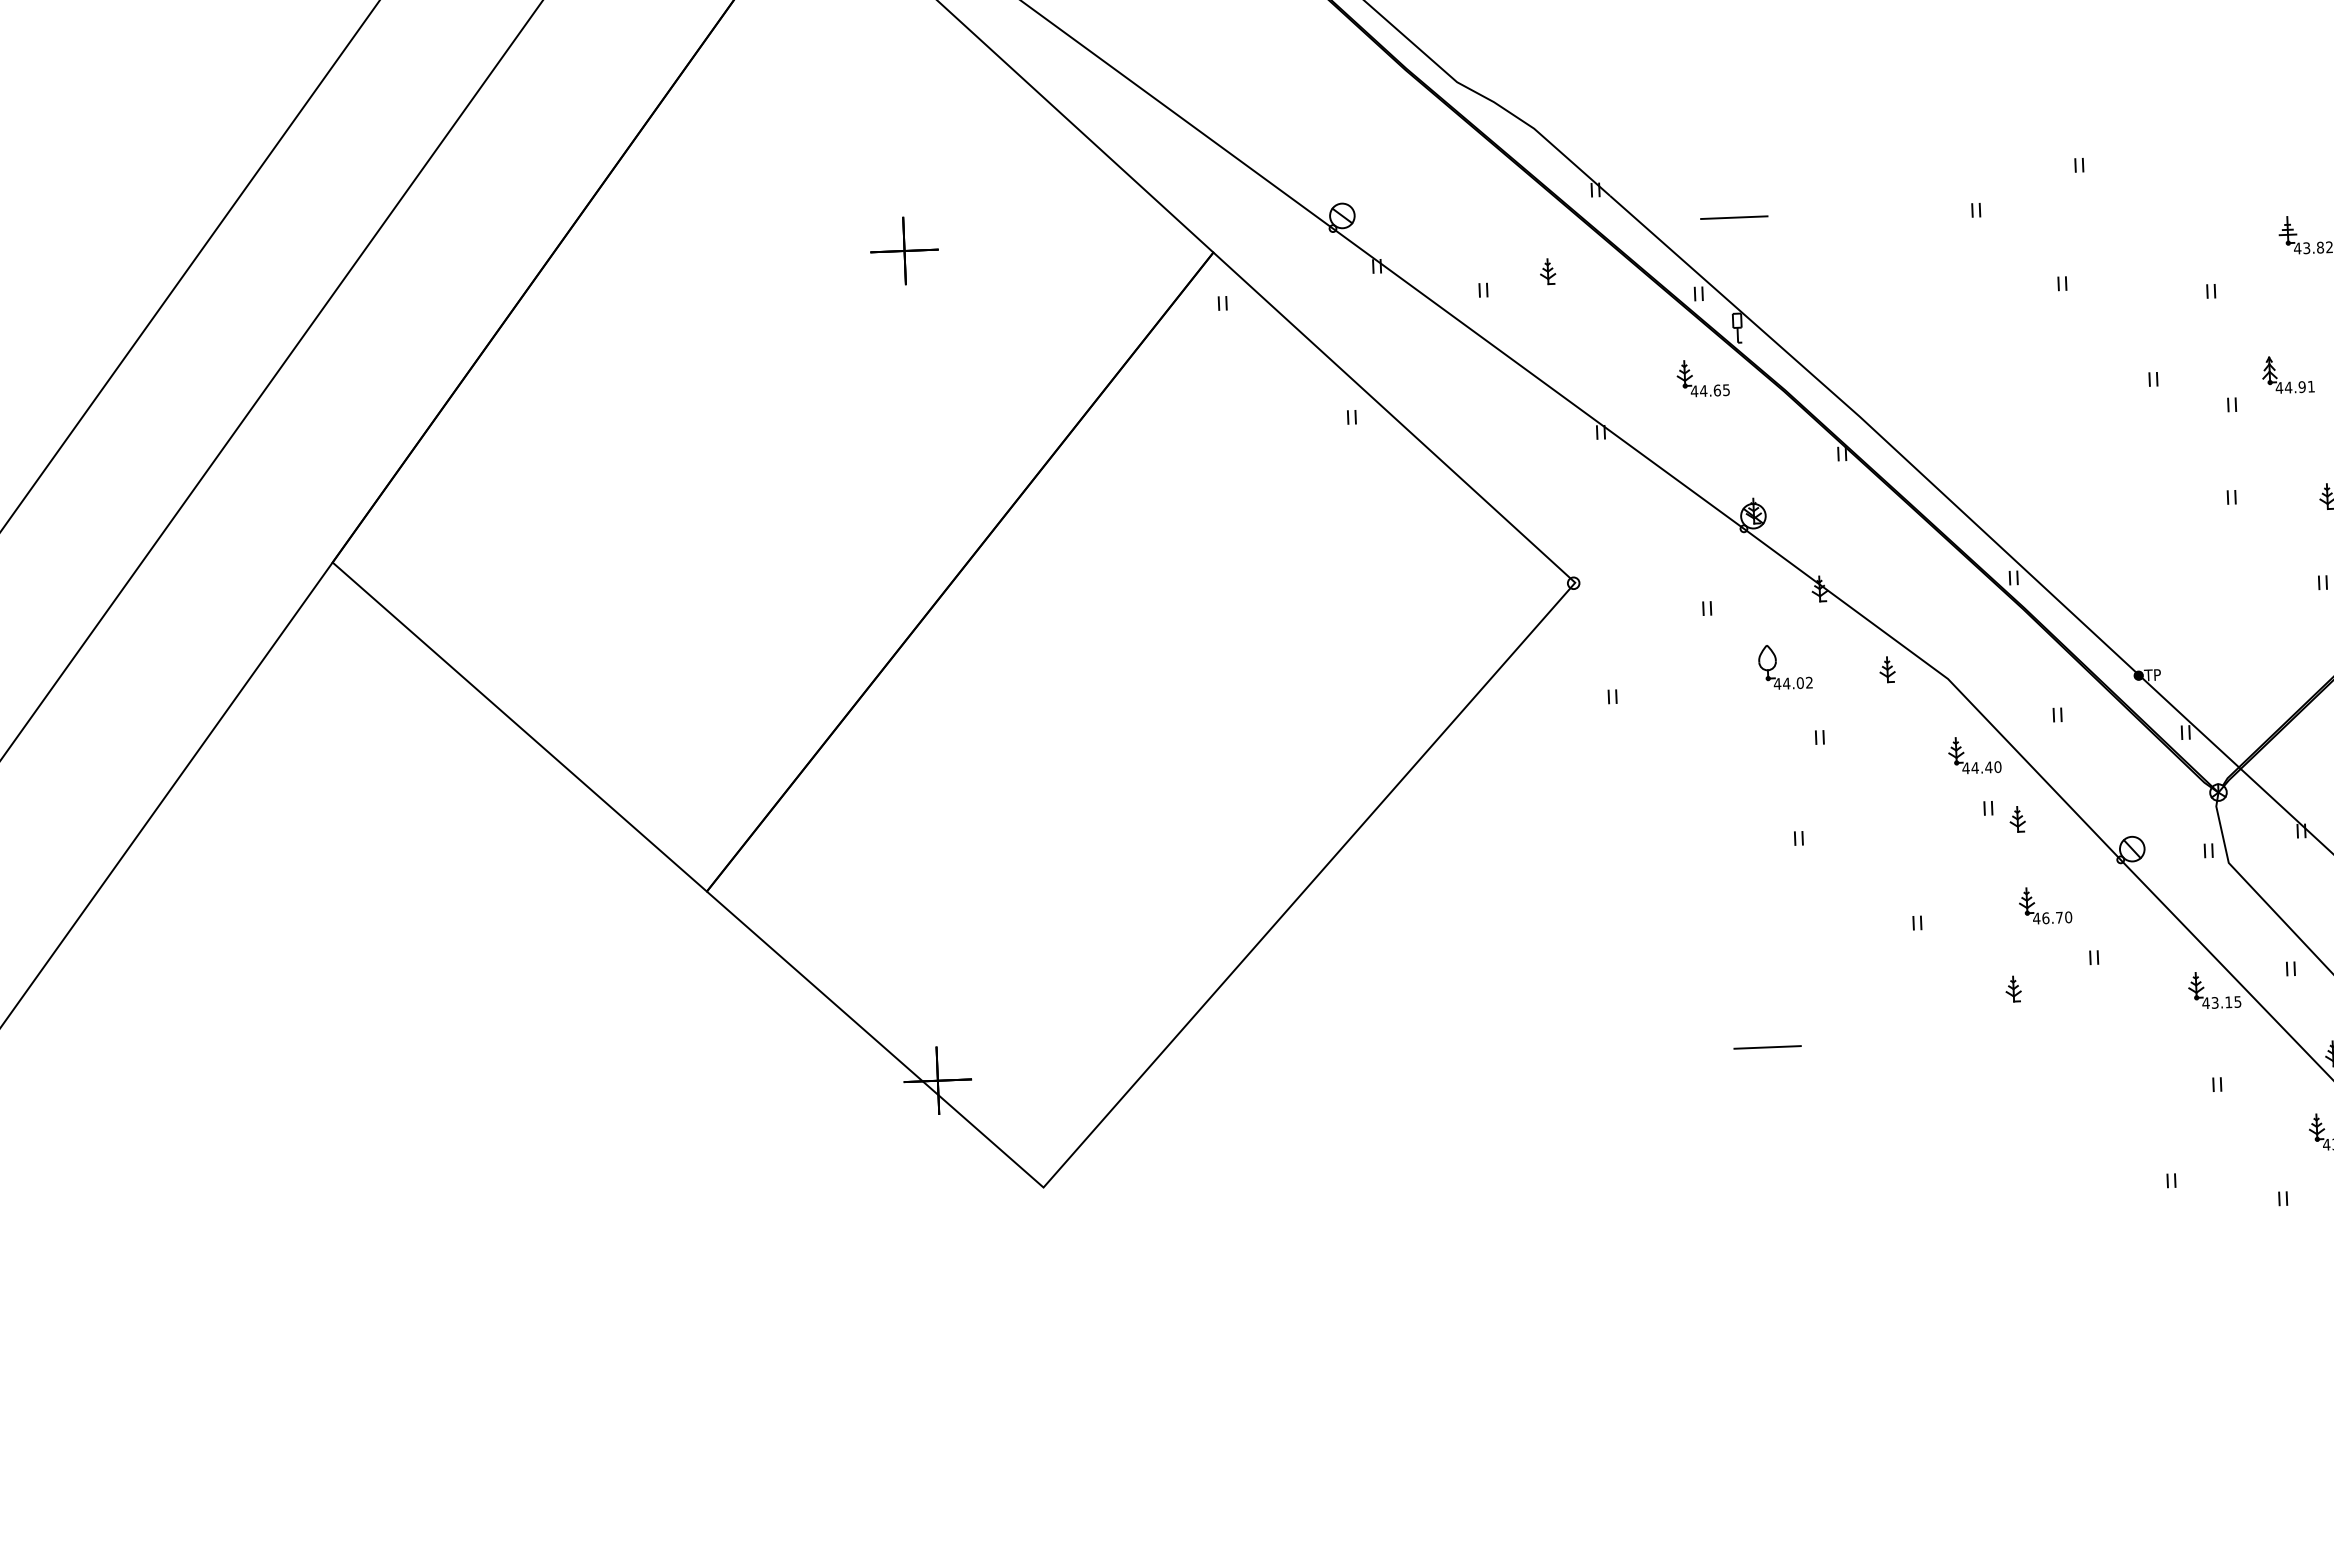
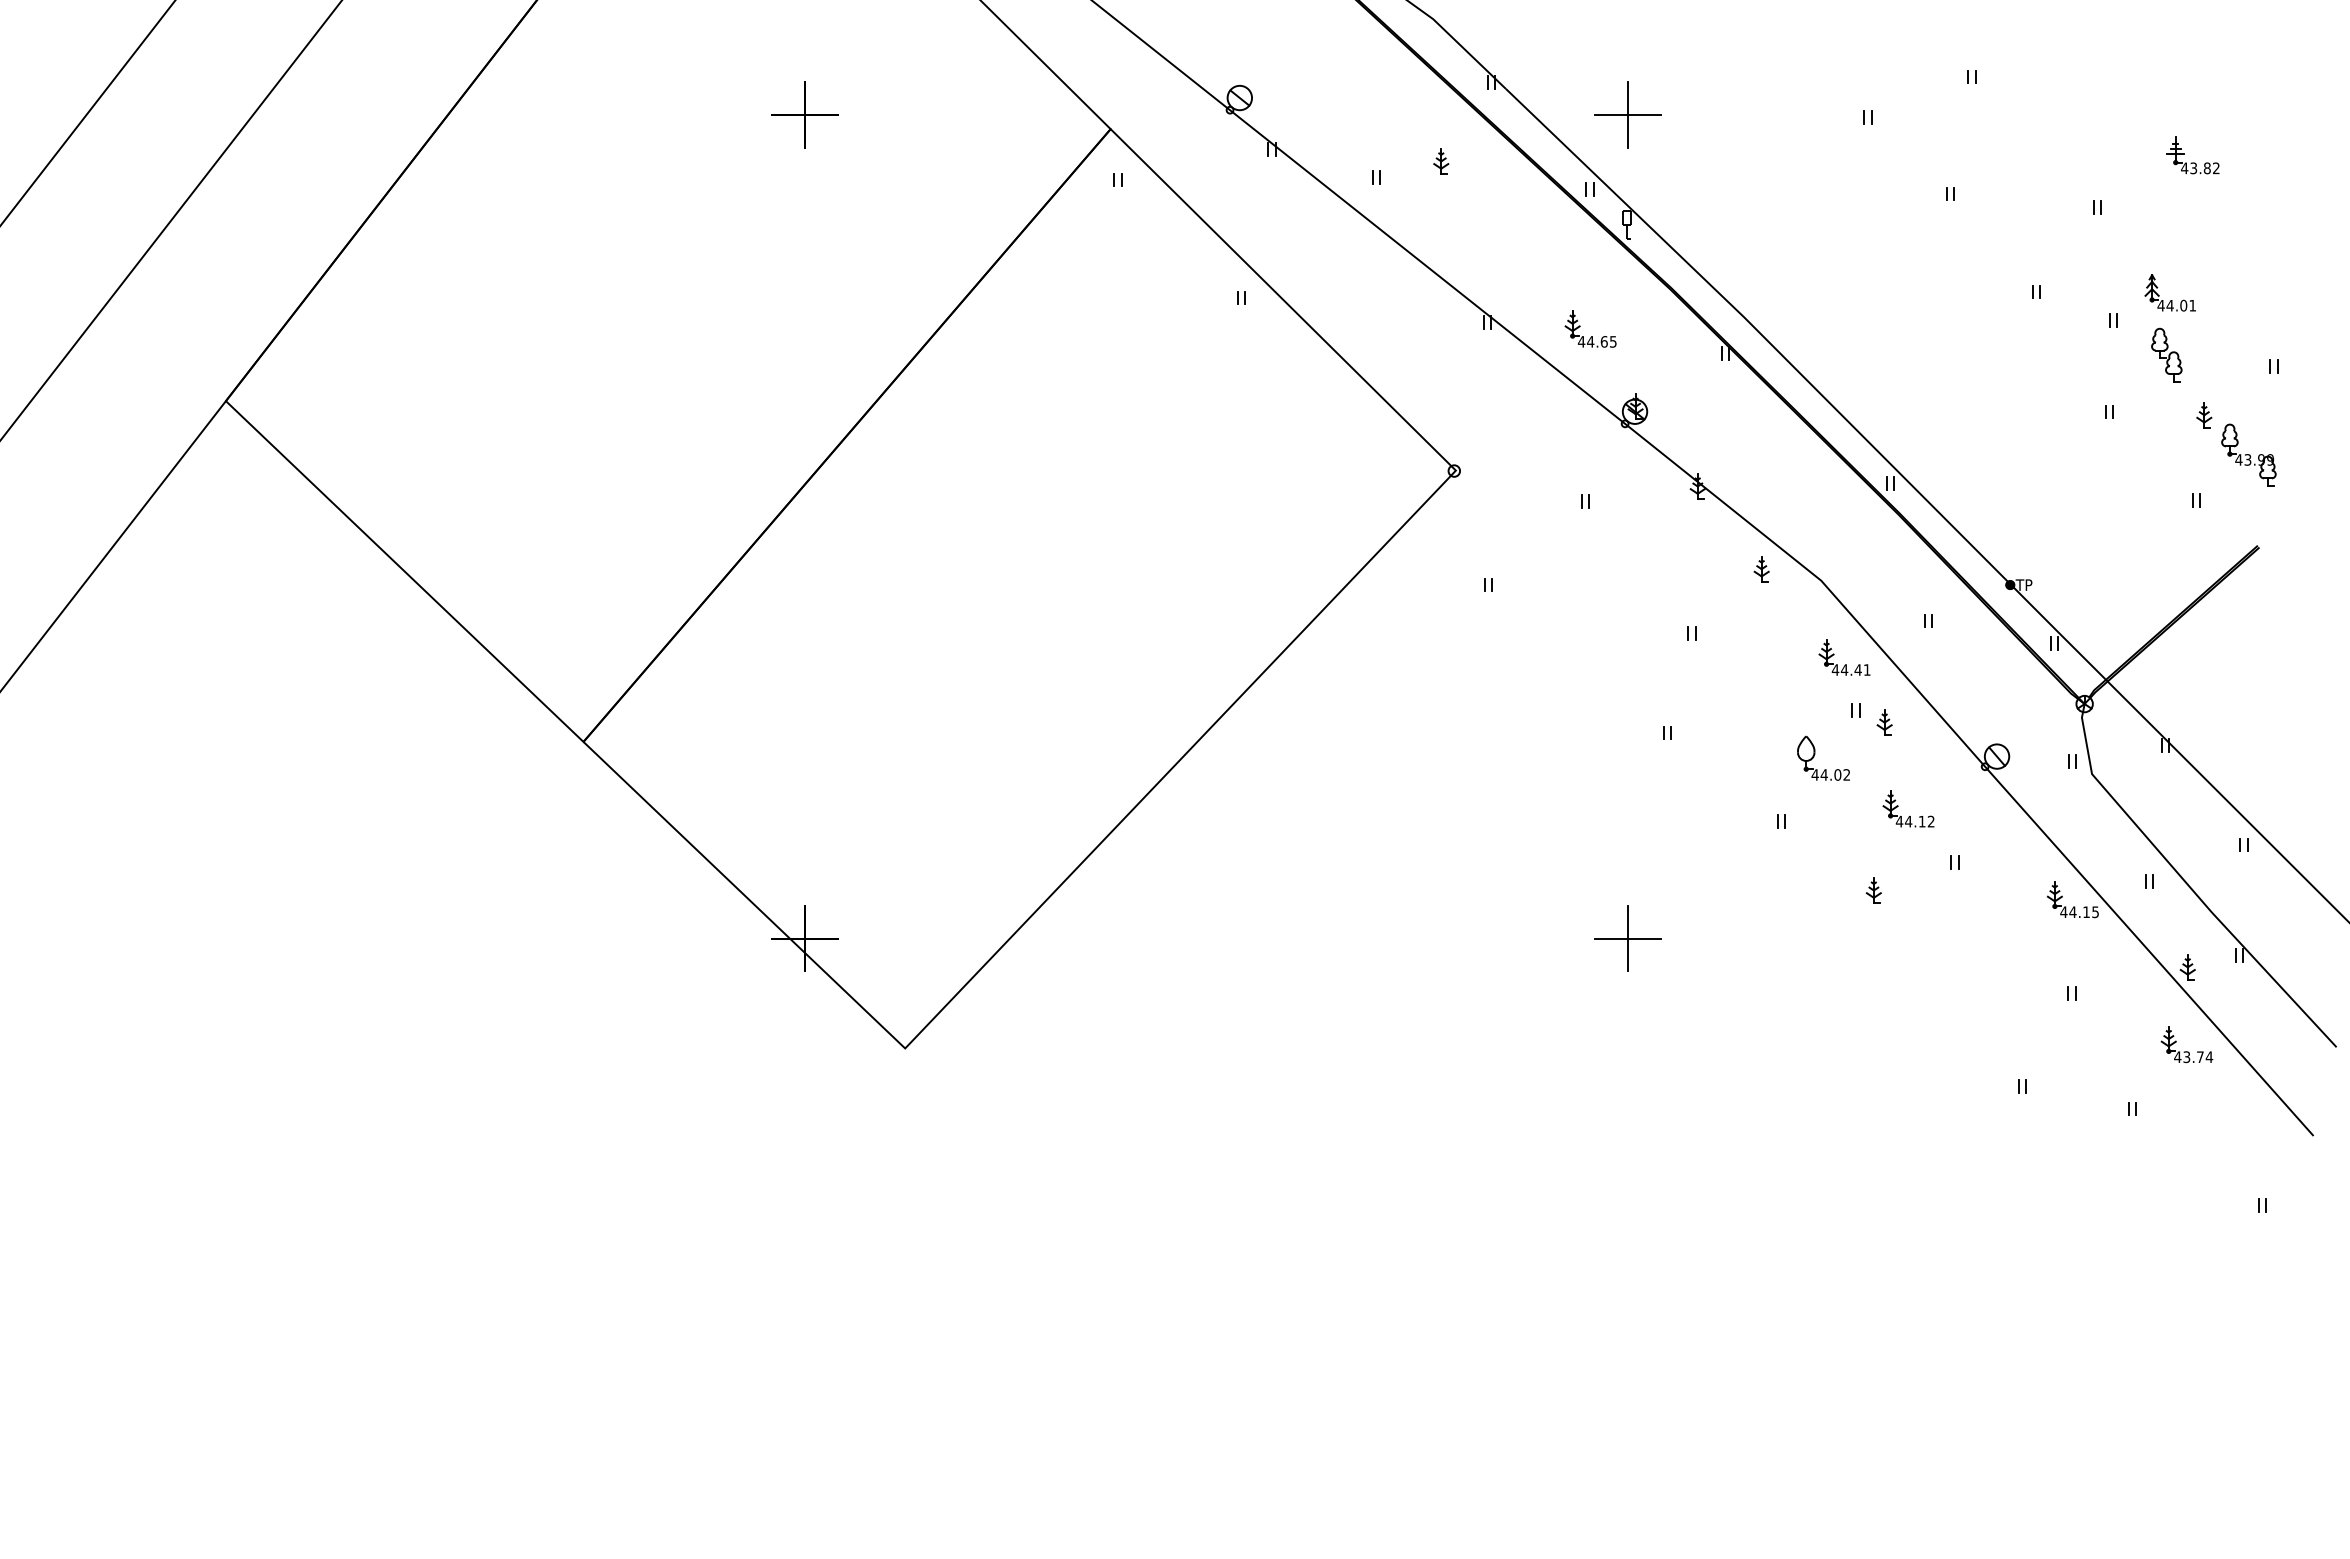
line: (1733, 217) -> (1627, 115), added
part: (1704, 385) -> (1591, 336), moved
text: (2301, 386) -> (2183, 305), 44.91 -> 44.01
part: (2286, 436) -> (2166, 354), added
part: (1776, 663) -> (1815, 754), moved
text: (1997, 766) -> (1866, 669), 44.40 -> 44.41
text: (2056, 917) -> (1919, 821), 46.70 -> 44.12
text: (2214, 1003) -> (2072, 912), 43.15 -> 44.15
line: (1767, 1047) -> (1627, 938), added

